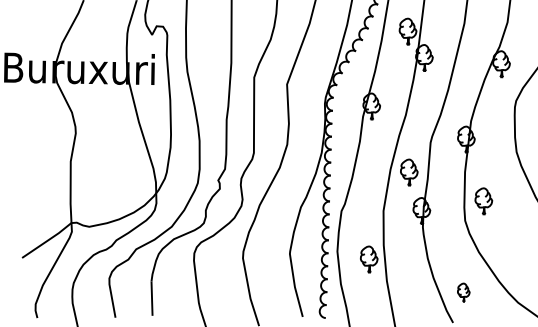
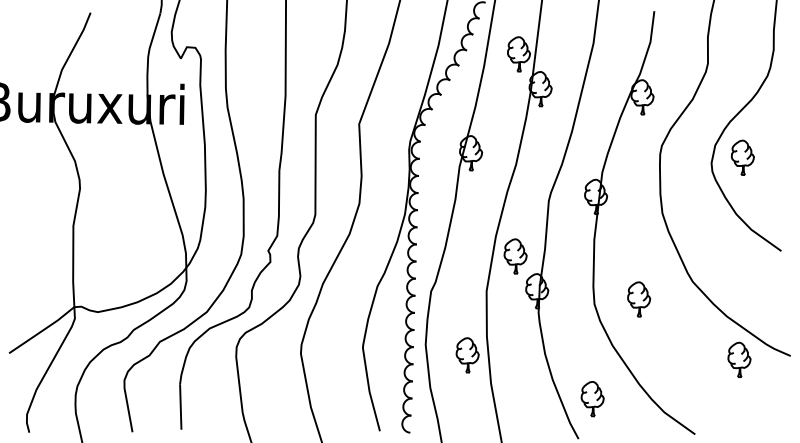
part: (409, 172) -> (515, 256), moved
part: (484, 201) -> (639, 299), moved
part: (463, 292) -> (592, 399), size x1.43

